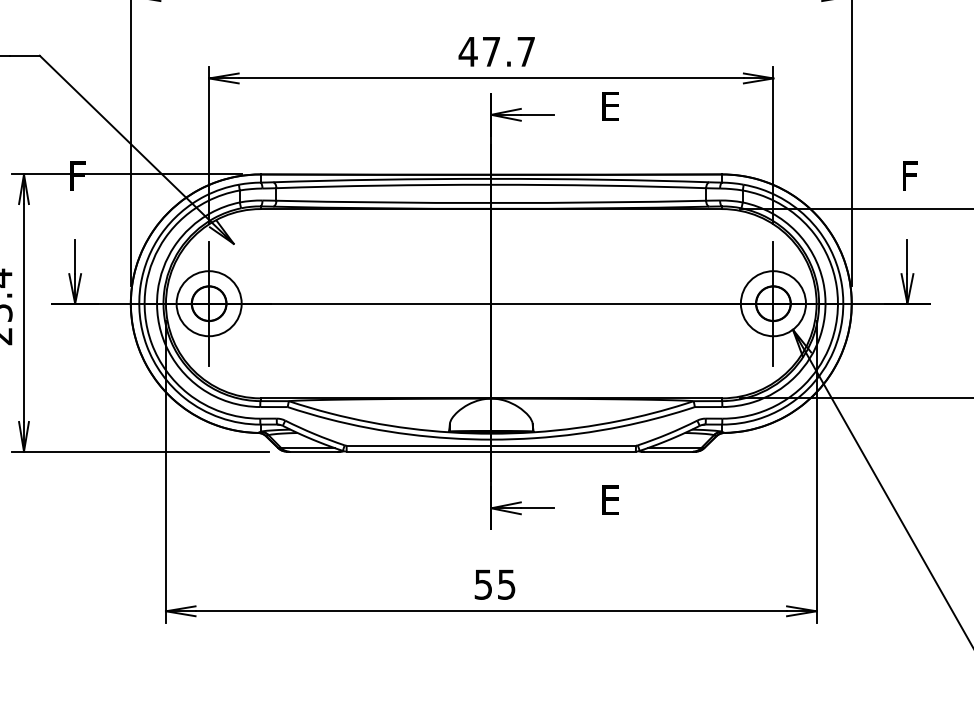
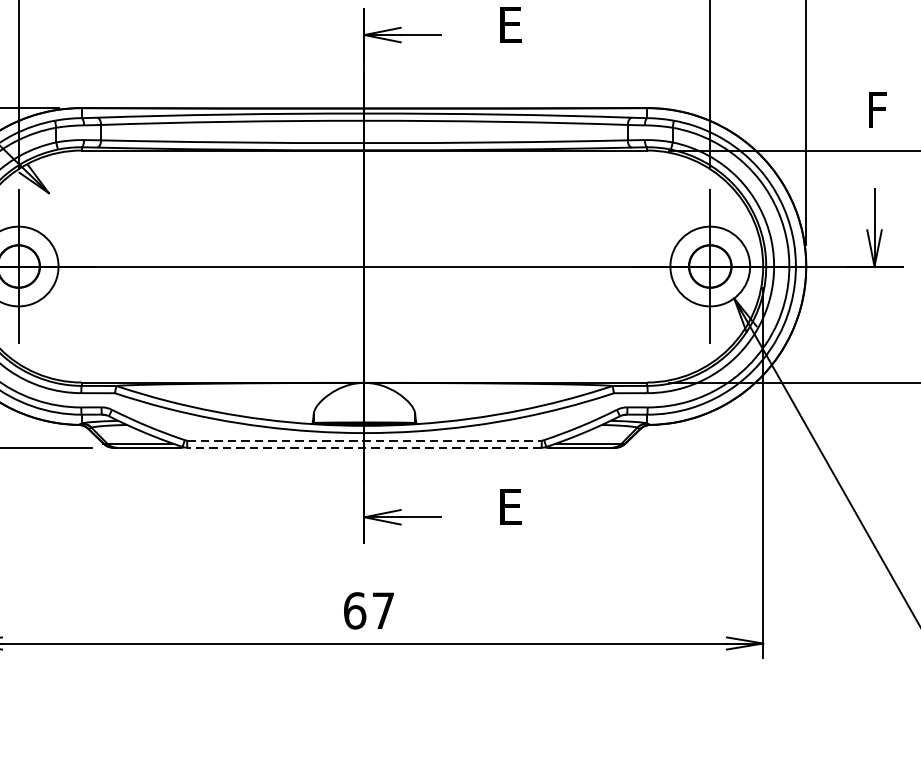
line: (491, 445) -> (364, 440), solid -> dashed
line: (490, 451) -> (363, 447), solid -> dashed
text: (494, 584) -> (368, 610), 55 -> 67

